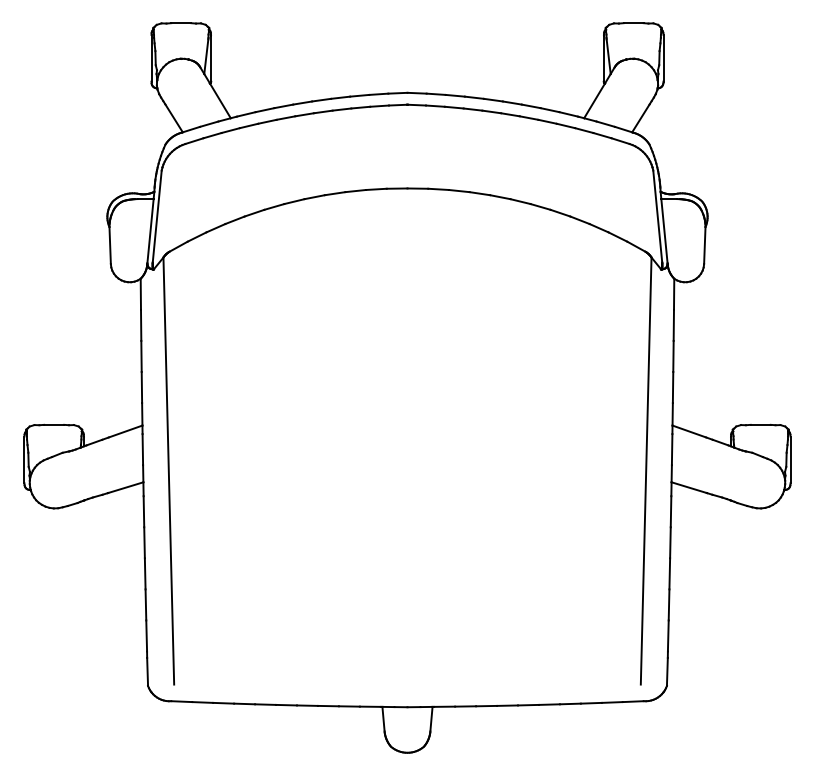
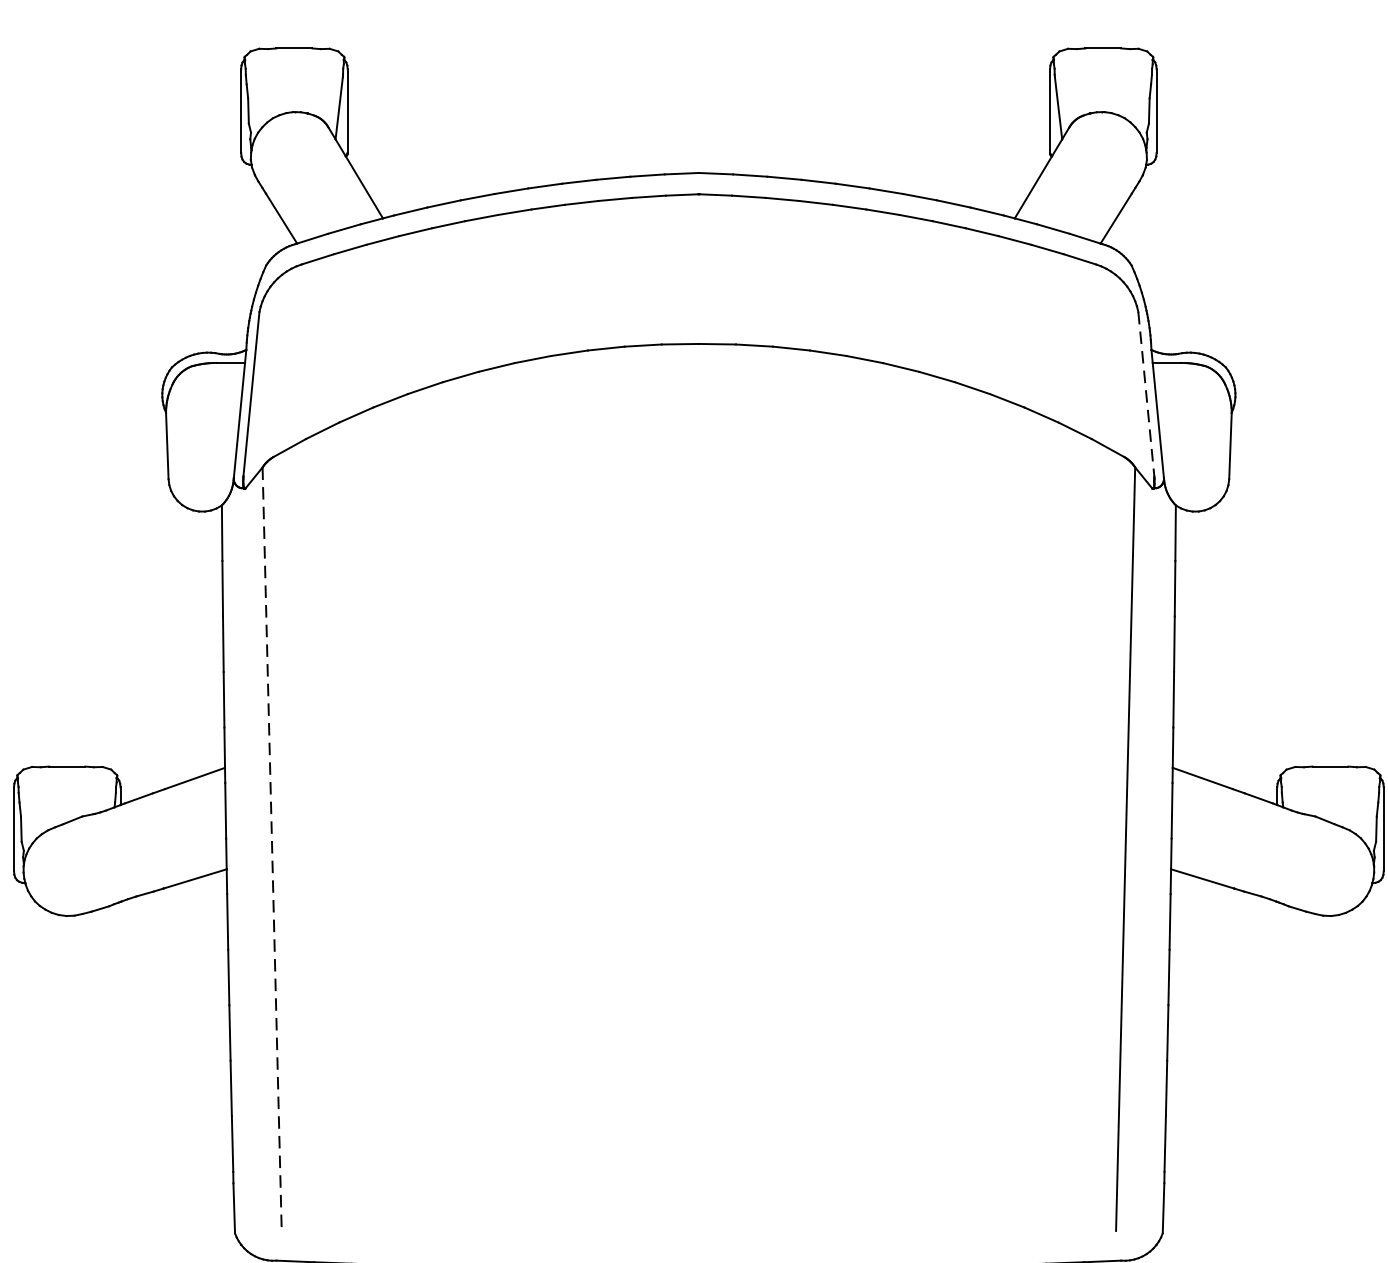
line: (657, 216) -> (1145, 394), solid -> dashed
line: (168, 471) -> (271, 849), solid -> dashed

